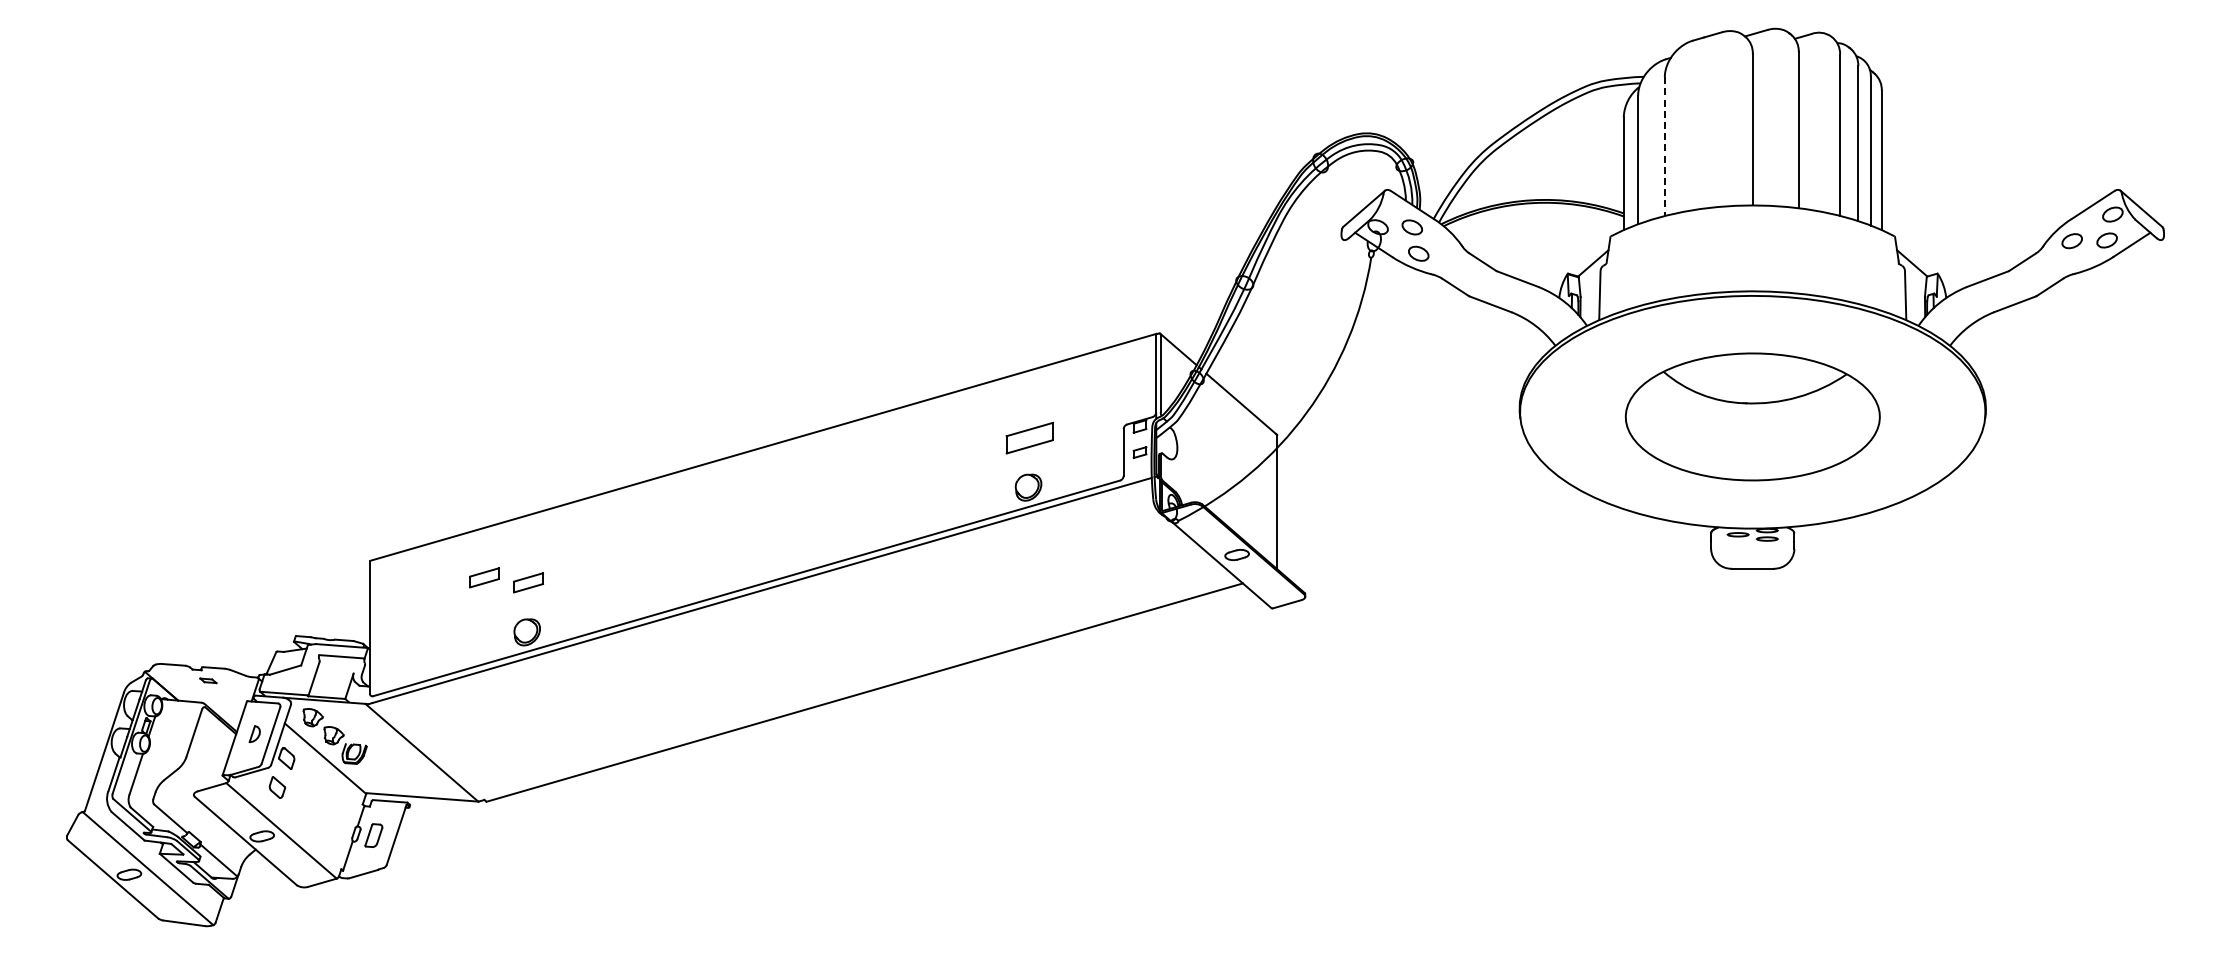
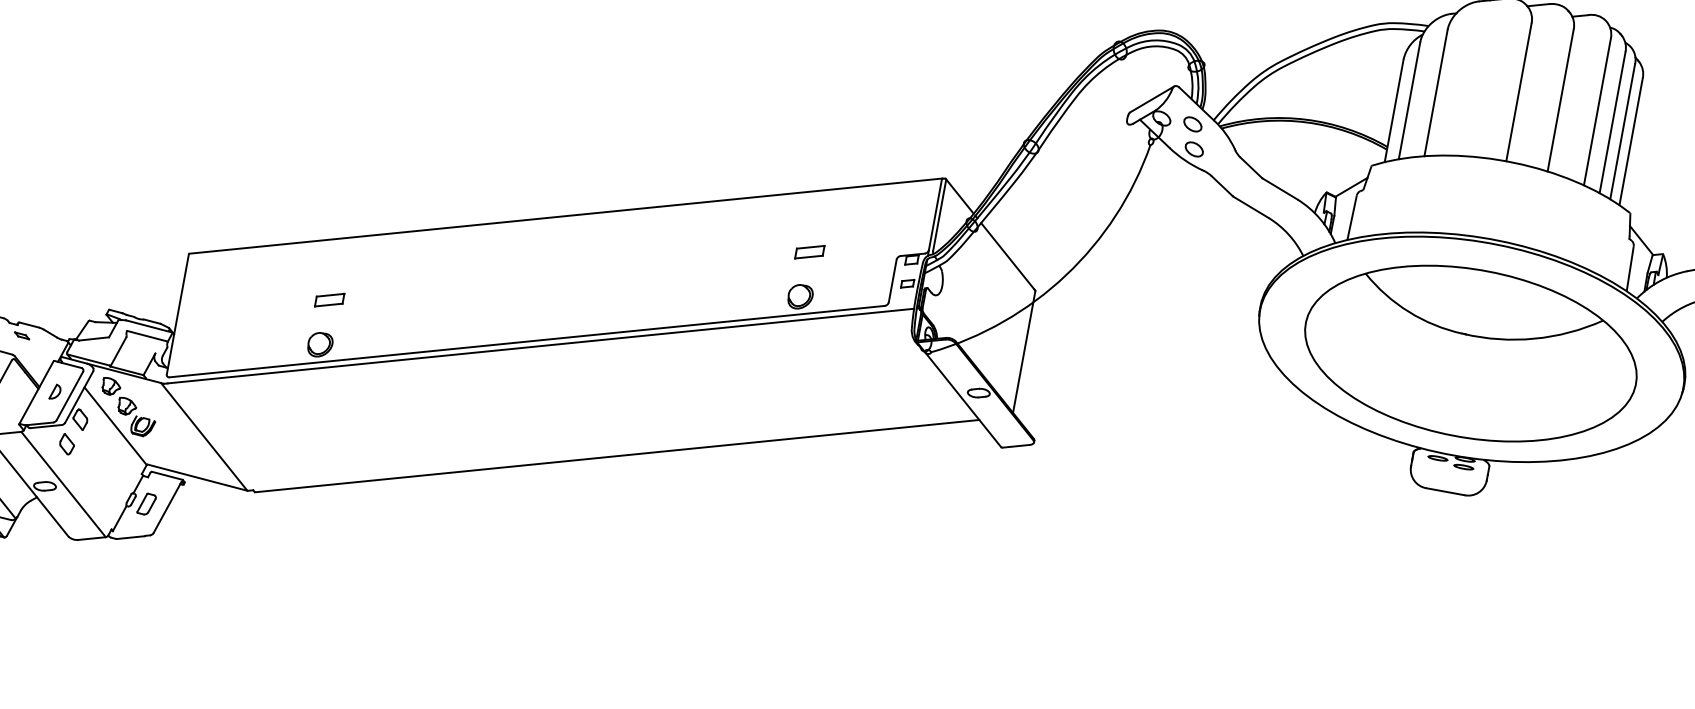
line: (1664, 147) -> (1435, 93), dashed -> solid
part: (1752, 416) -> (1470, 353), size x1.43
part: (1029, 437) -> (809, 251), size x0.62
part: (484, 577) -> (290, 287), removed

